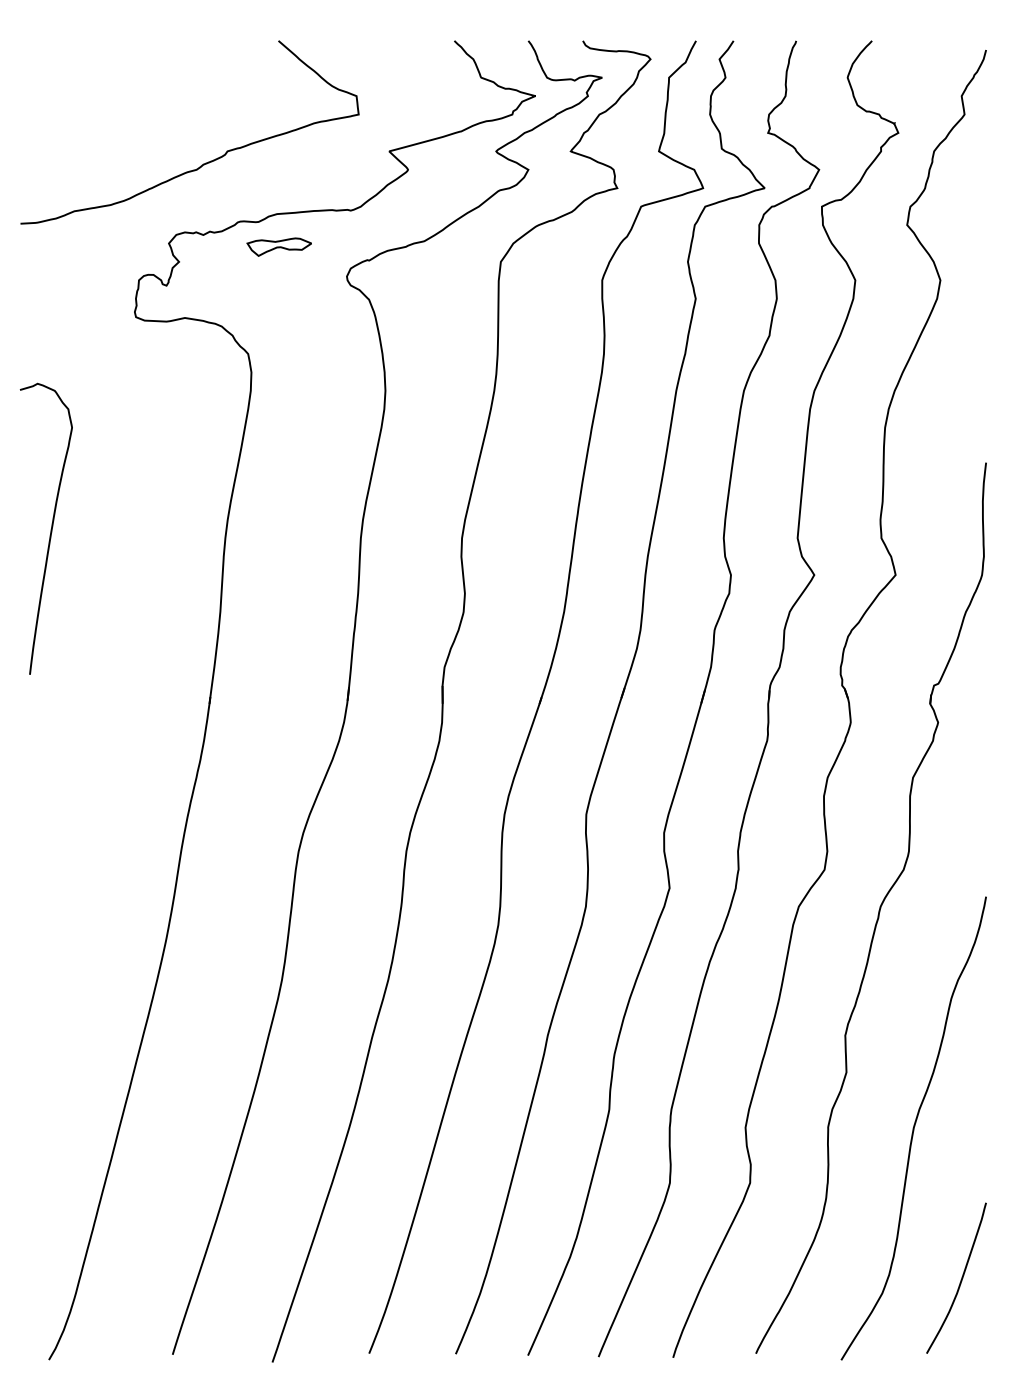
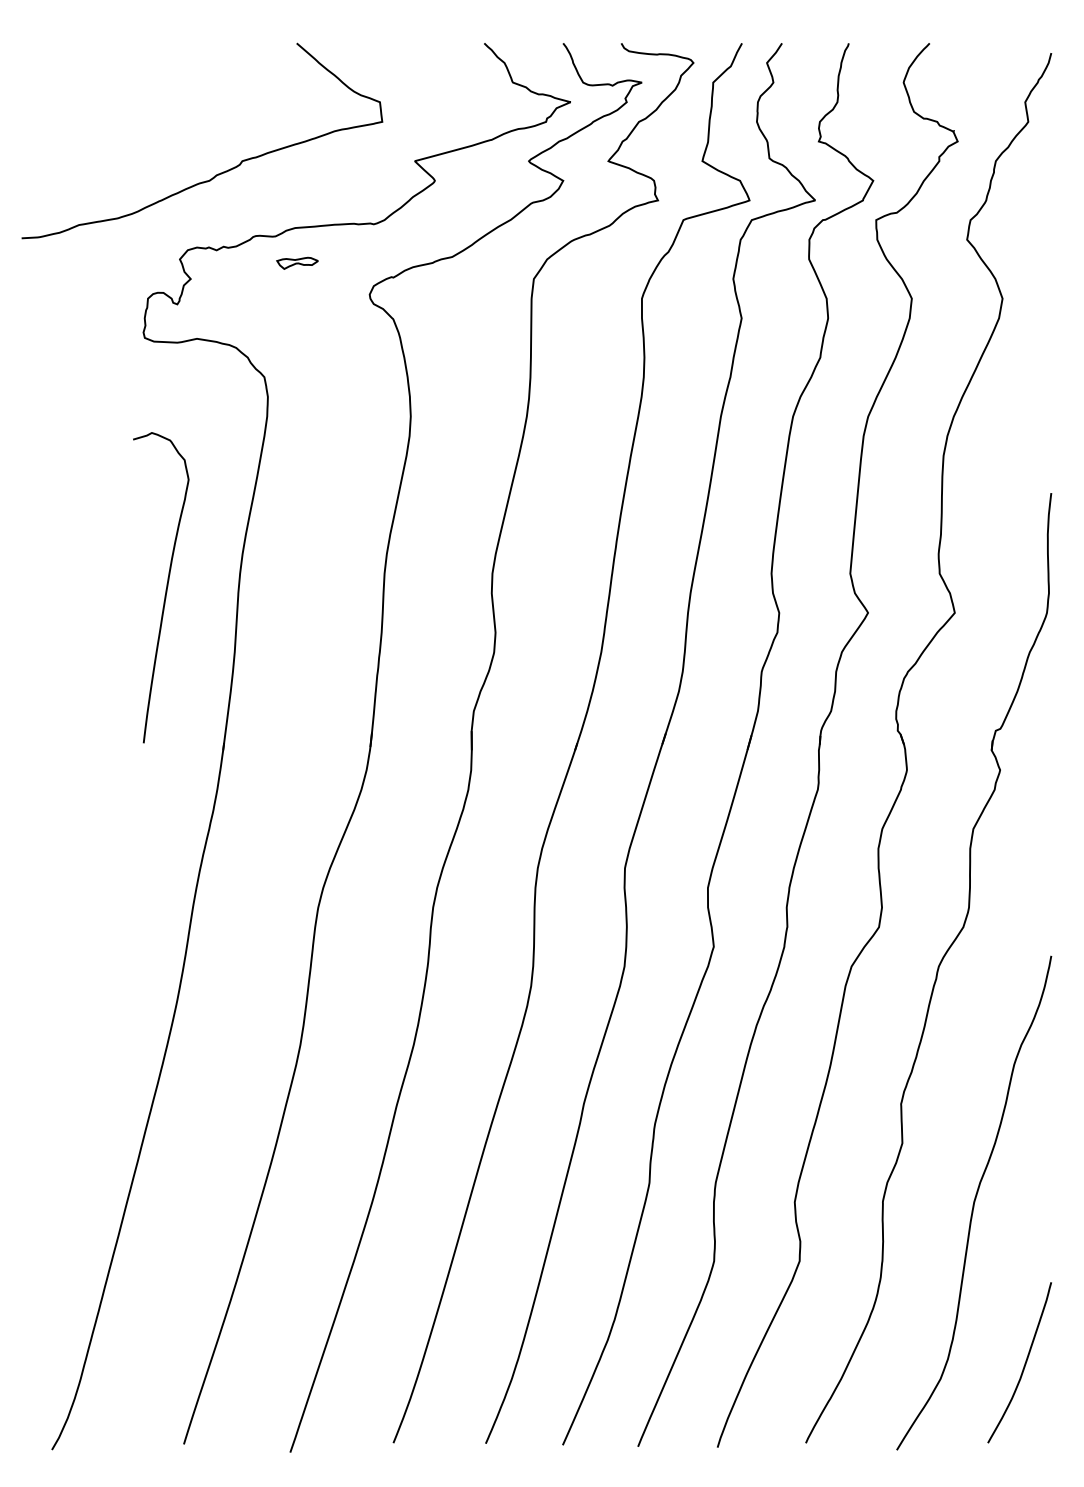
part: (279, 247) -> (297, 263), size x0.6
curve: (50, 530) -> (165, 589), moved

